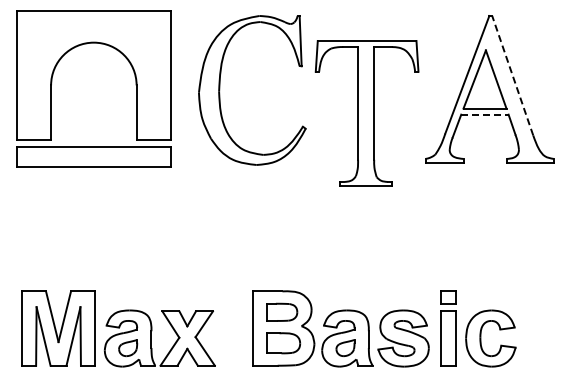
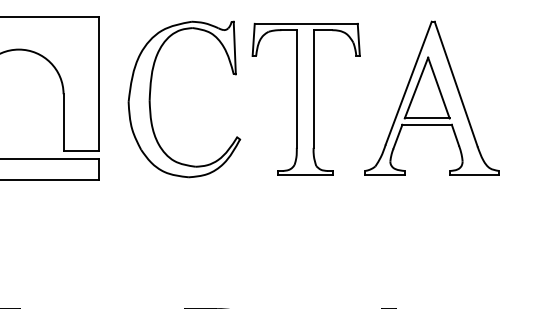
line: (512, 75) -> (455, 83), dashed -> solid
part: (366, 113) -> (305, 99), moved
line: (484, 114) -> (426, 124), dashed -> solid

